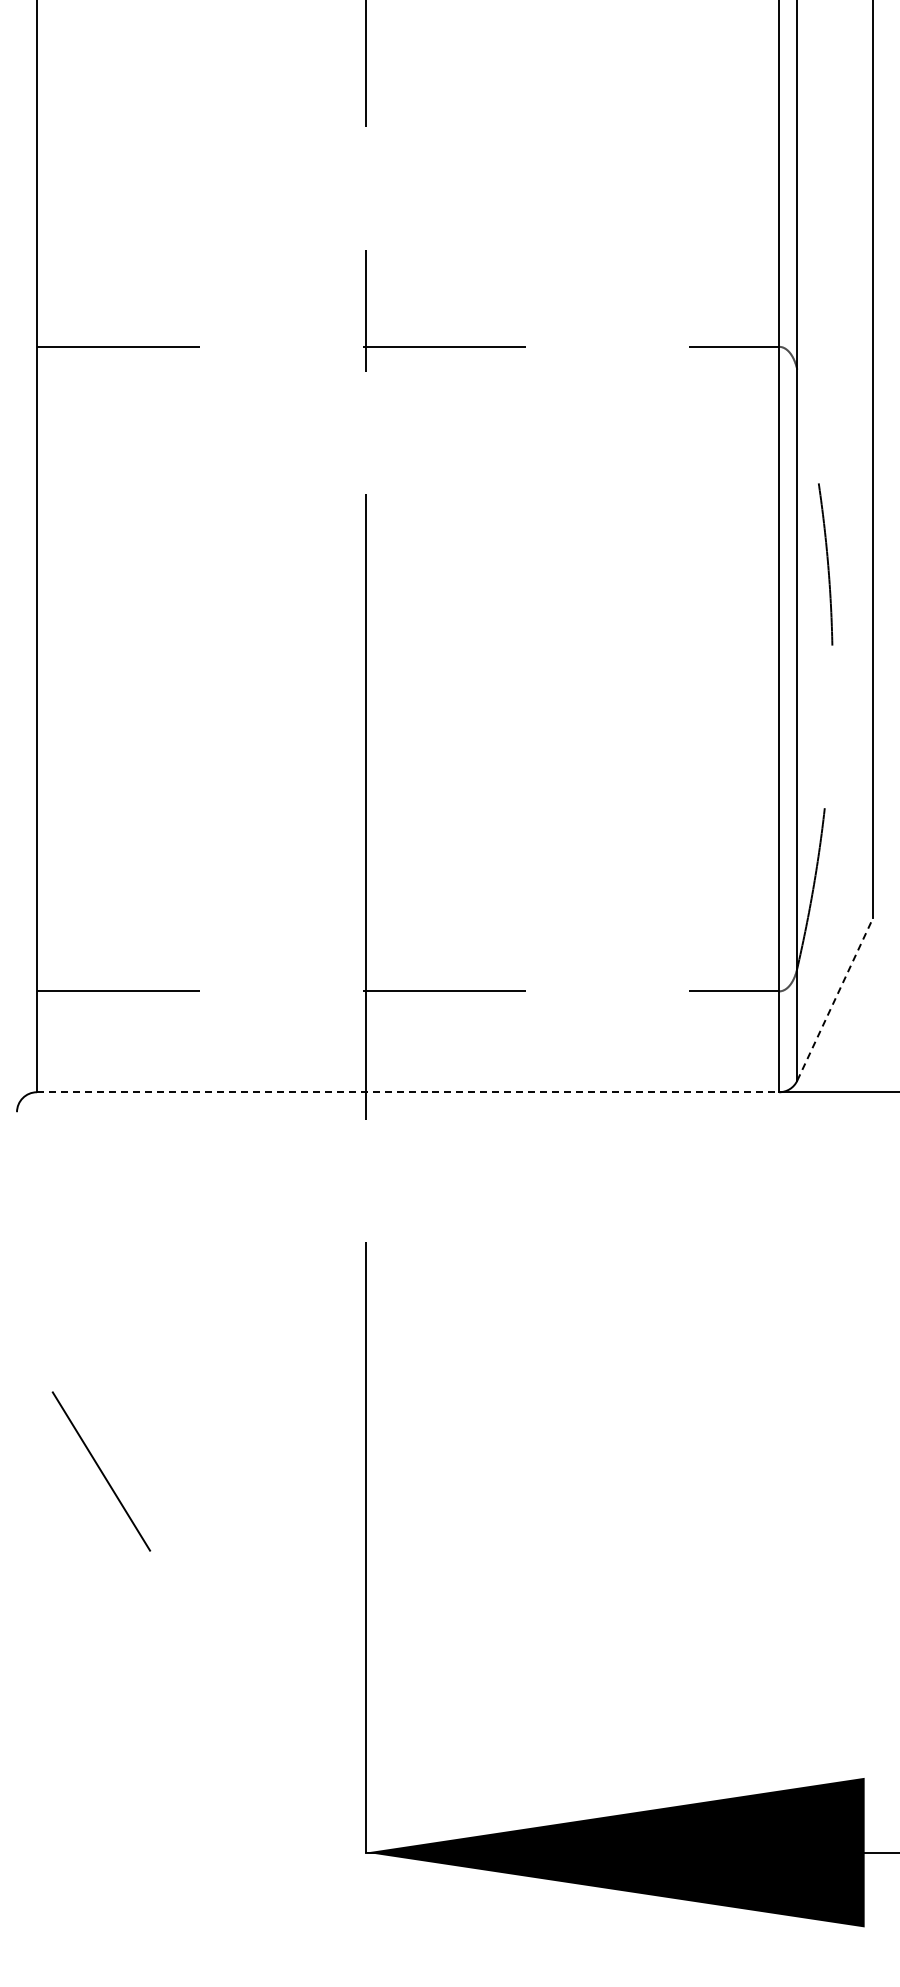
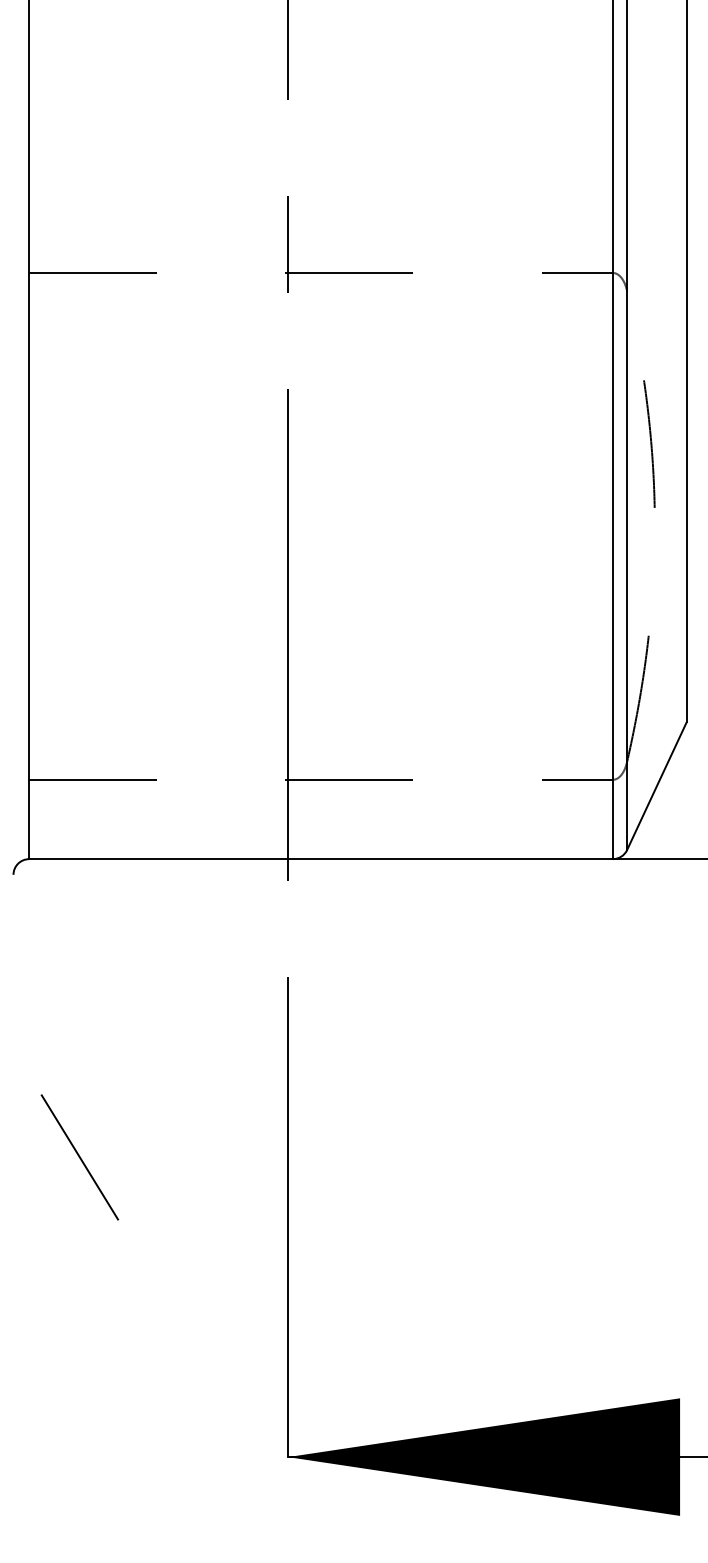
line: (835, 999) -> (657, 786), dashed -> solid
line: (408, 1092) -> (321, 859), dashed -> solid

